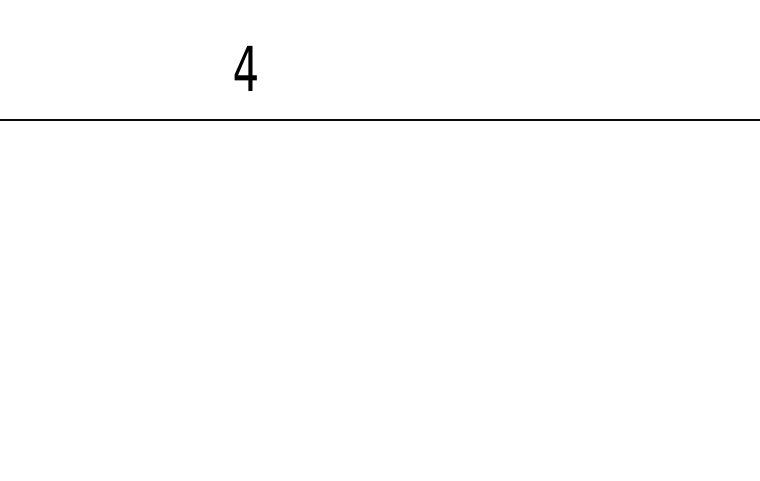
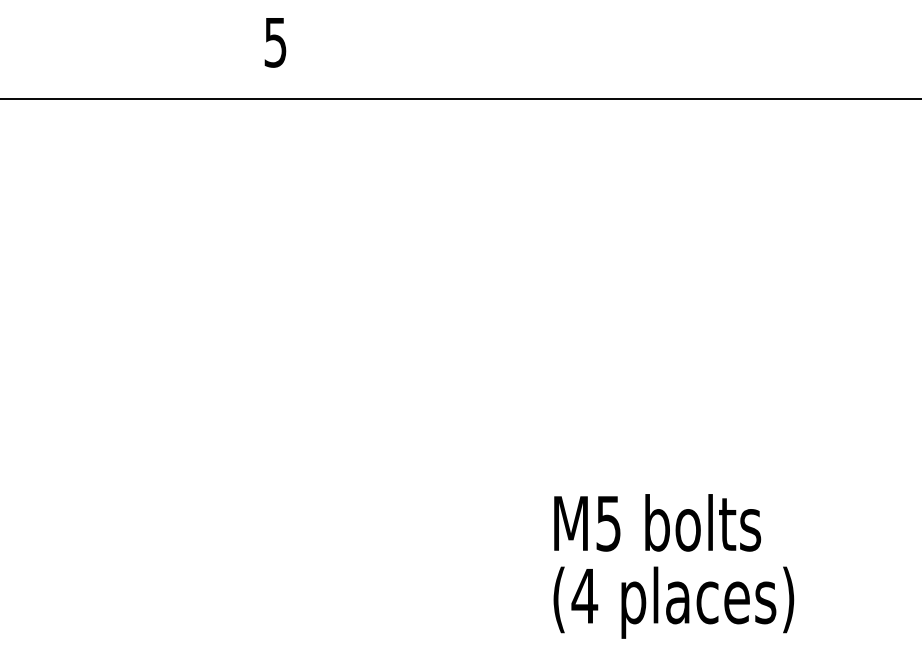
text: (245, 68) -> (275, 42), 4 -> 5

